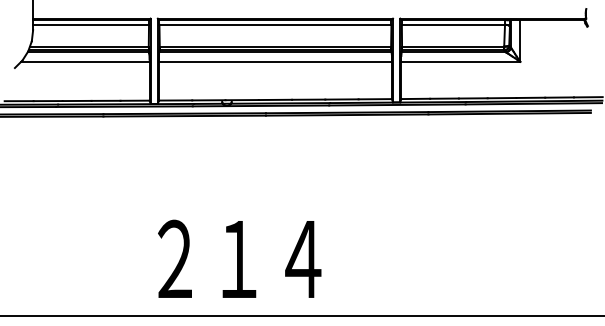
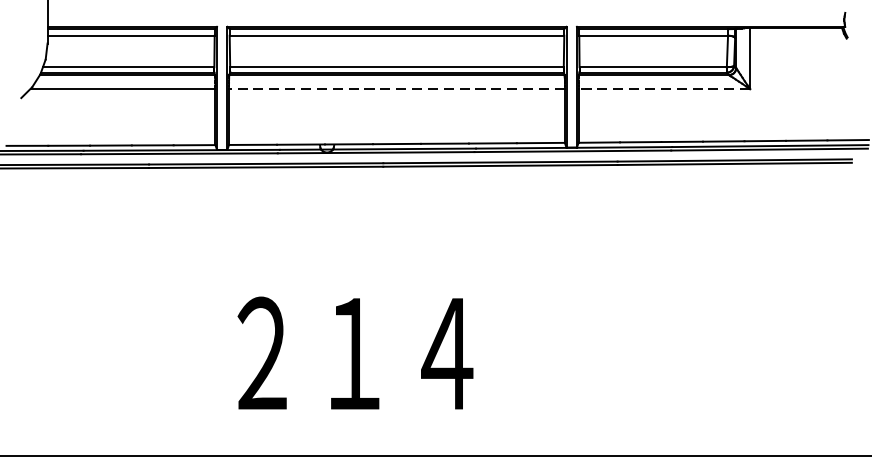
line: (274, 61) -> (395, 88), solid -> dashed
line: (460, 61) -> (663, 88), solid -> dashed
text: (239, 258) -> (355, 352), moved

